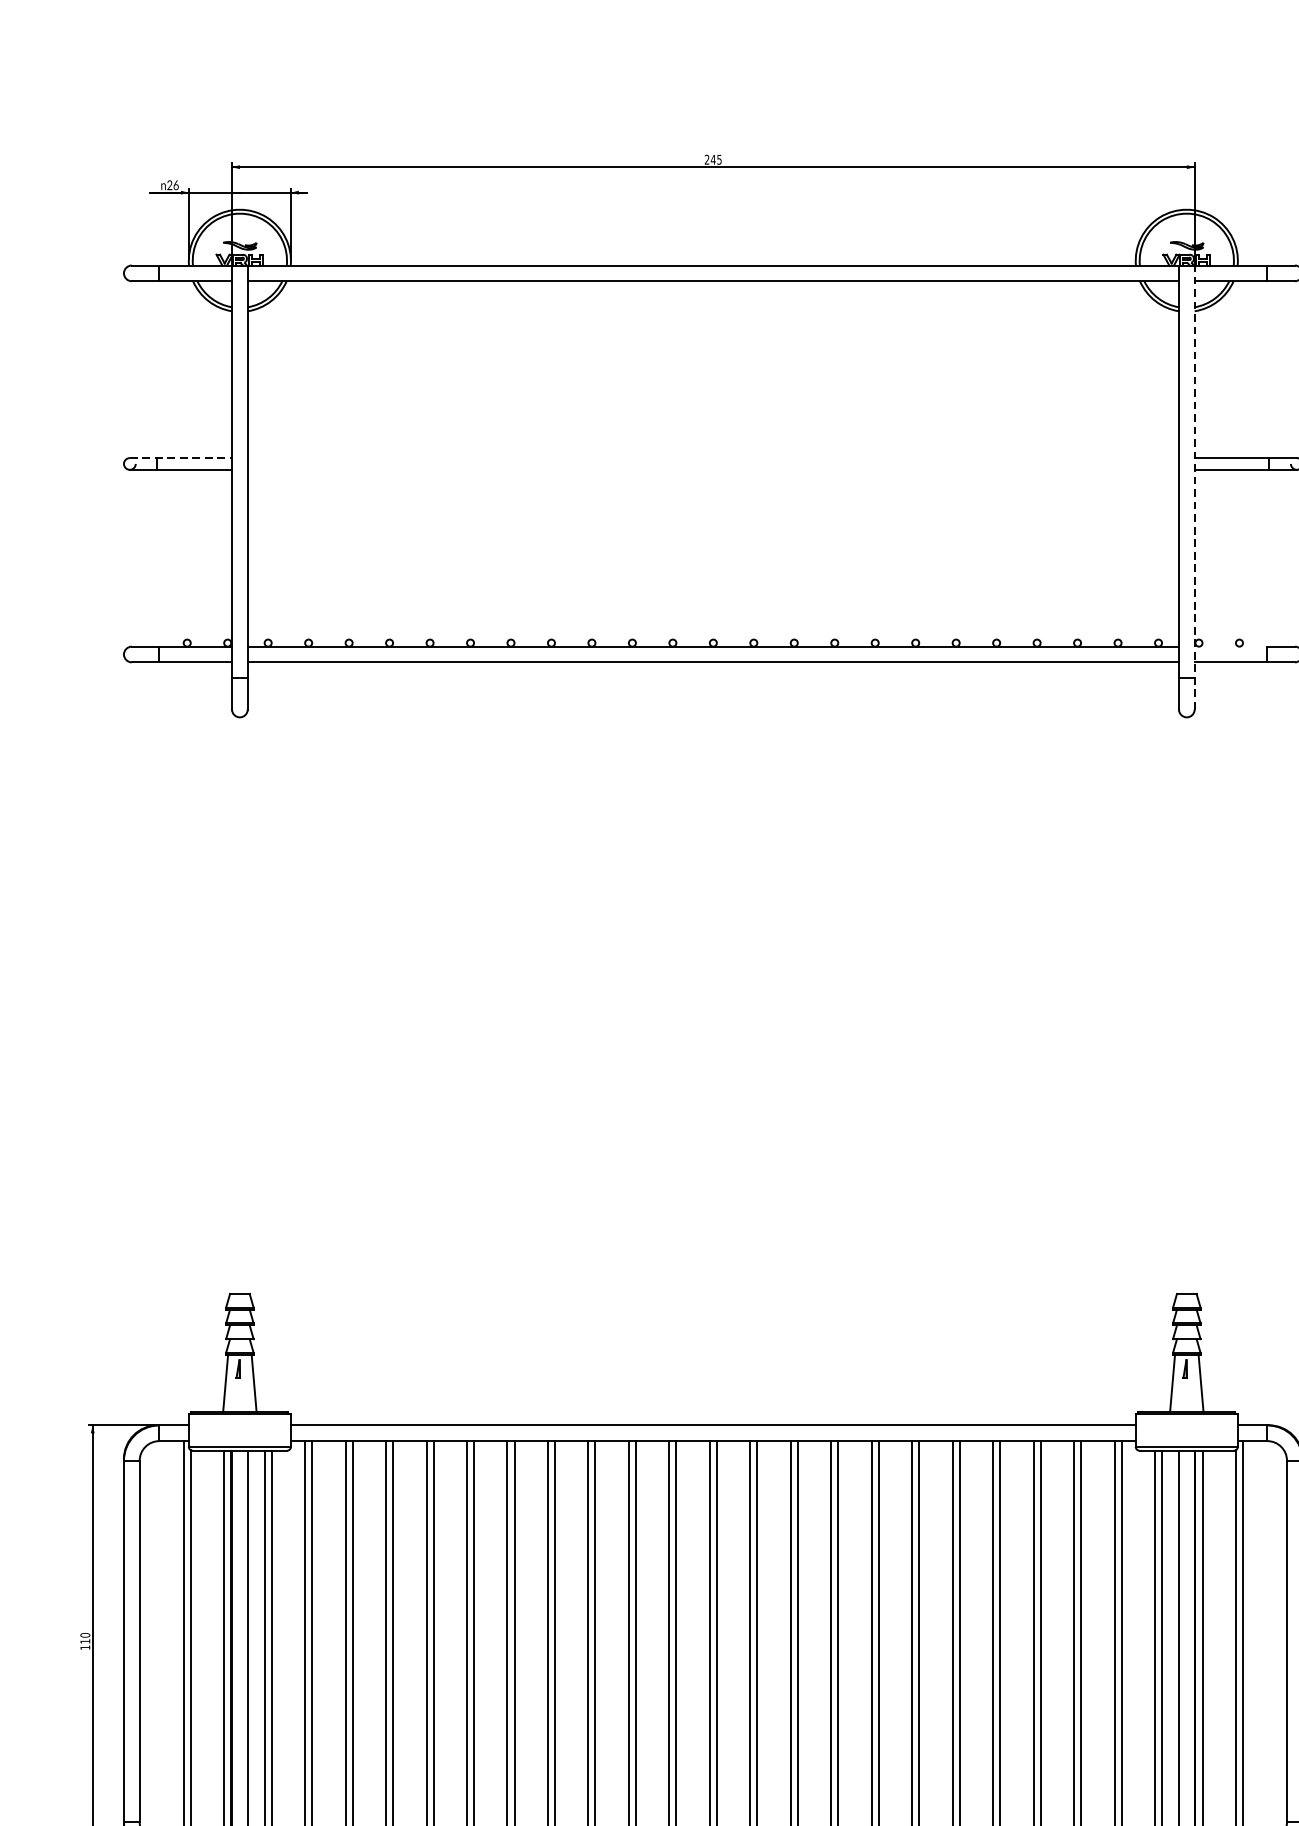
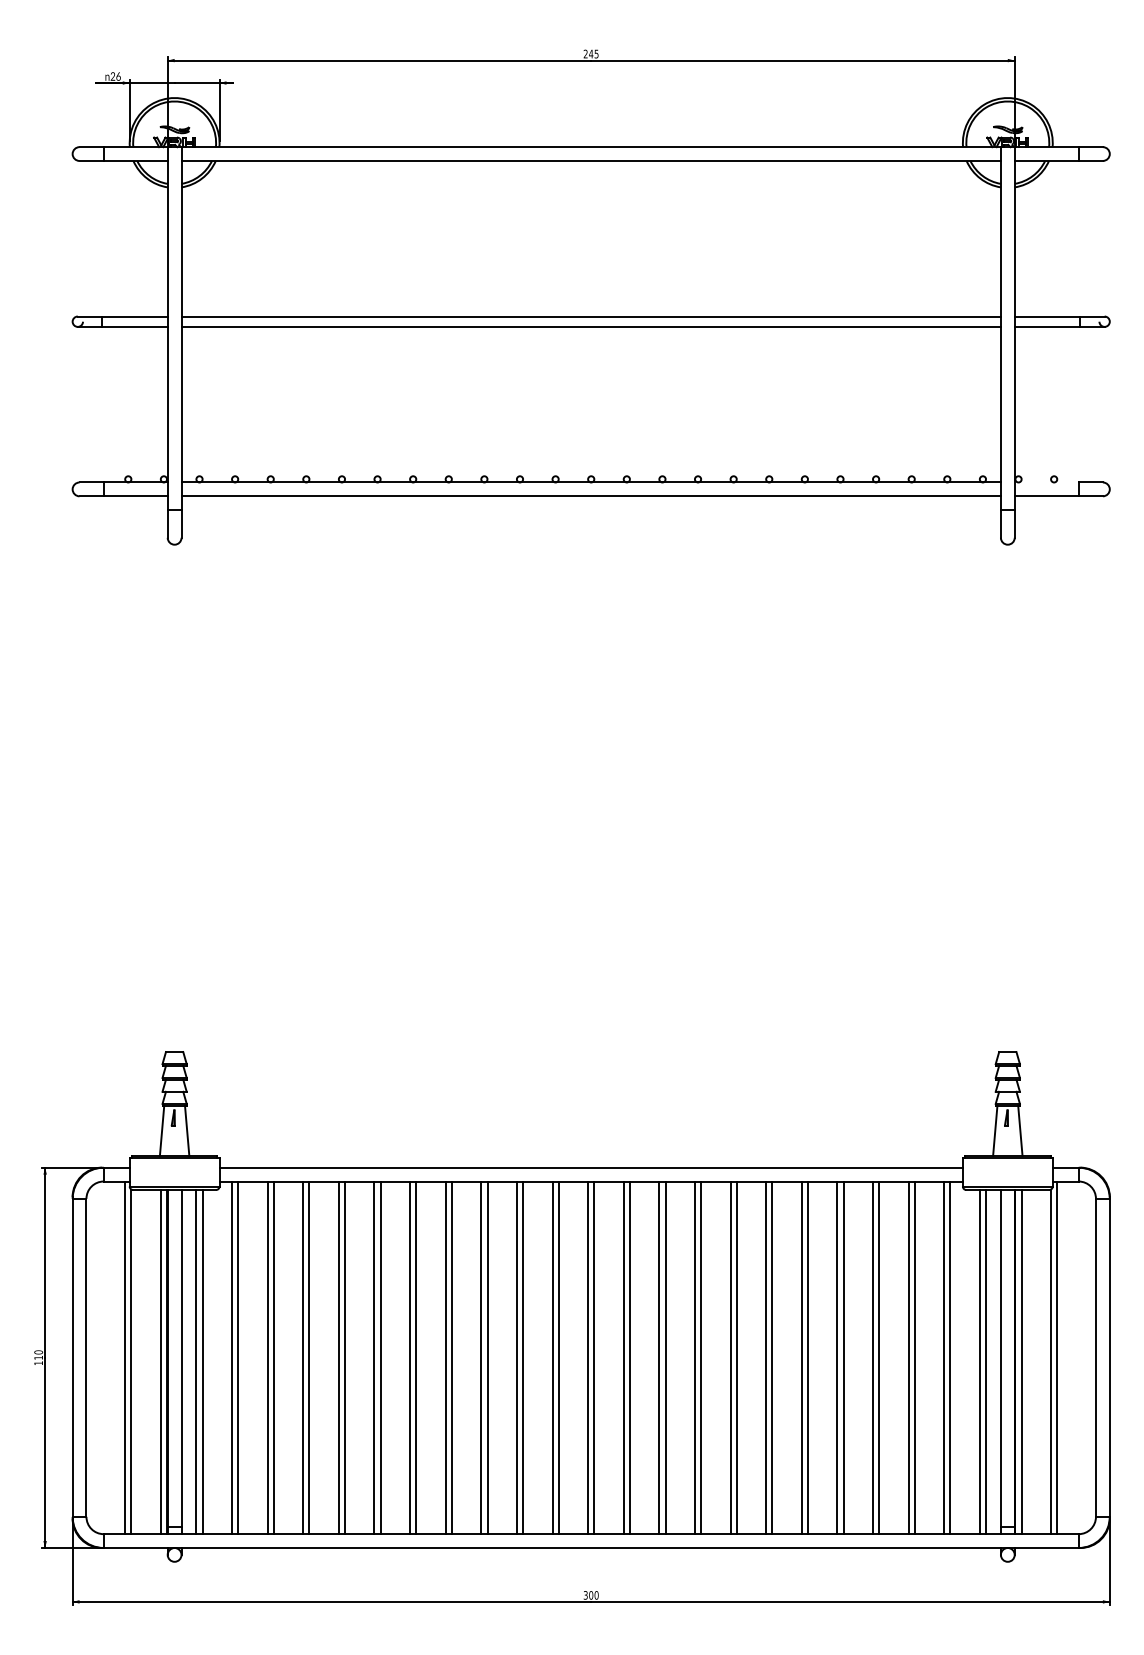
line: (180, 458) -> (122, 316), dashed -> solid
line: (712, 458) -> (590, 316), added
line: (712, 469) -> (590, 326), added
line: (1194, 486) -> (1014, 341), dashed -> solid

